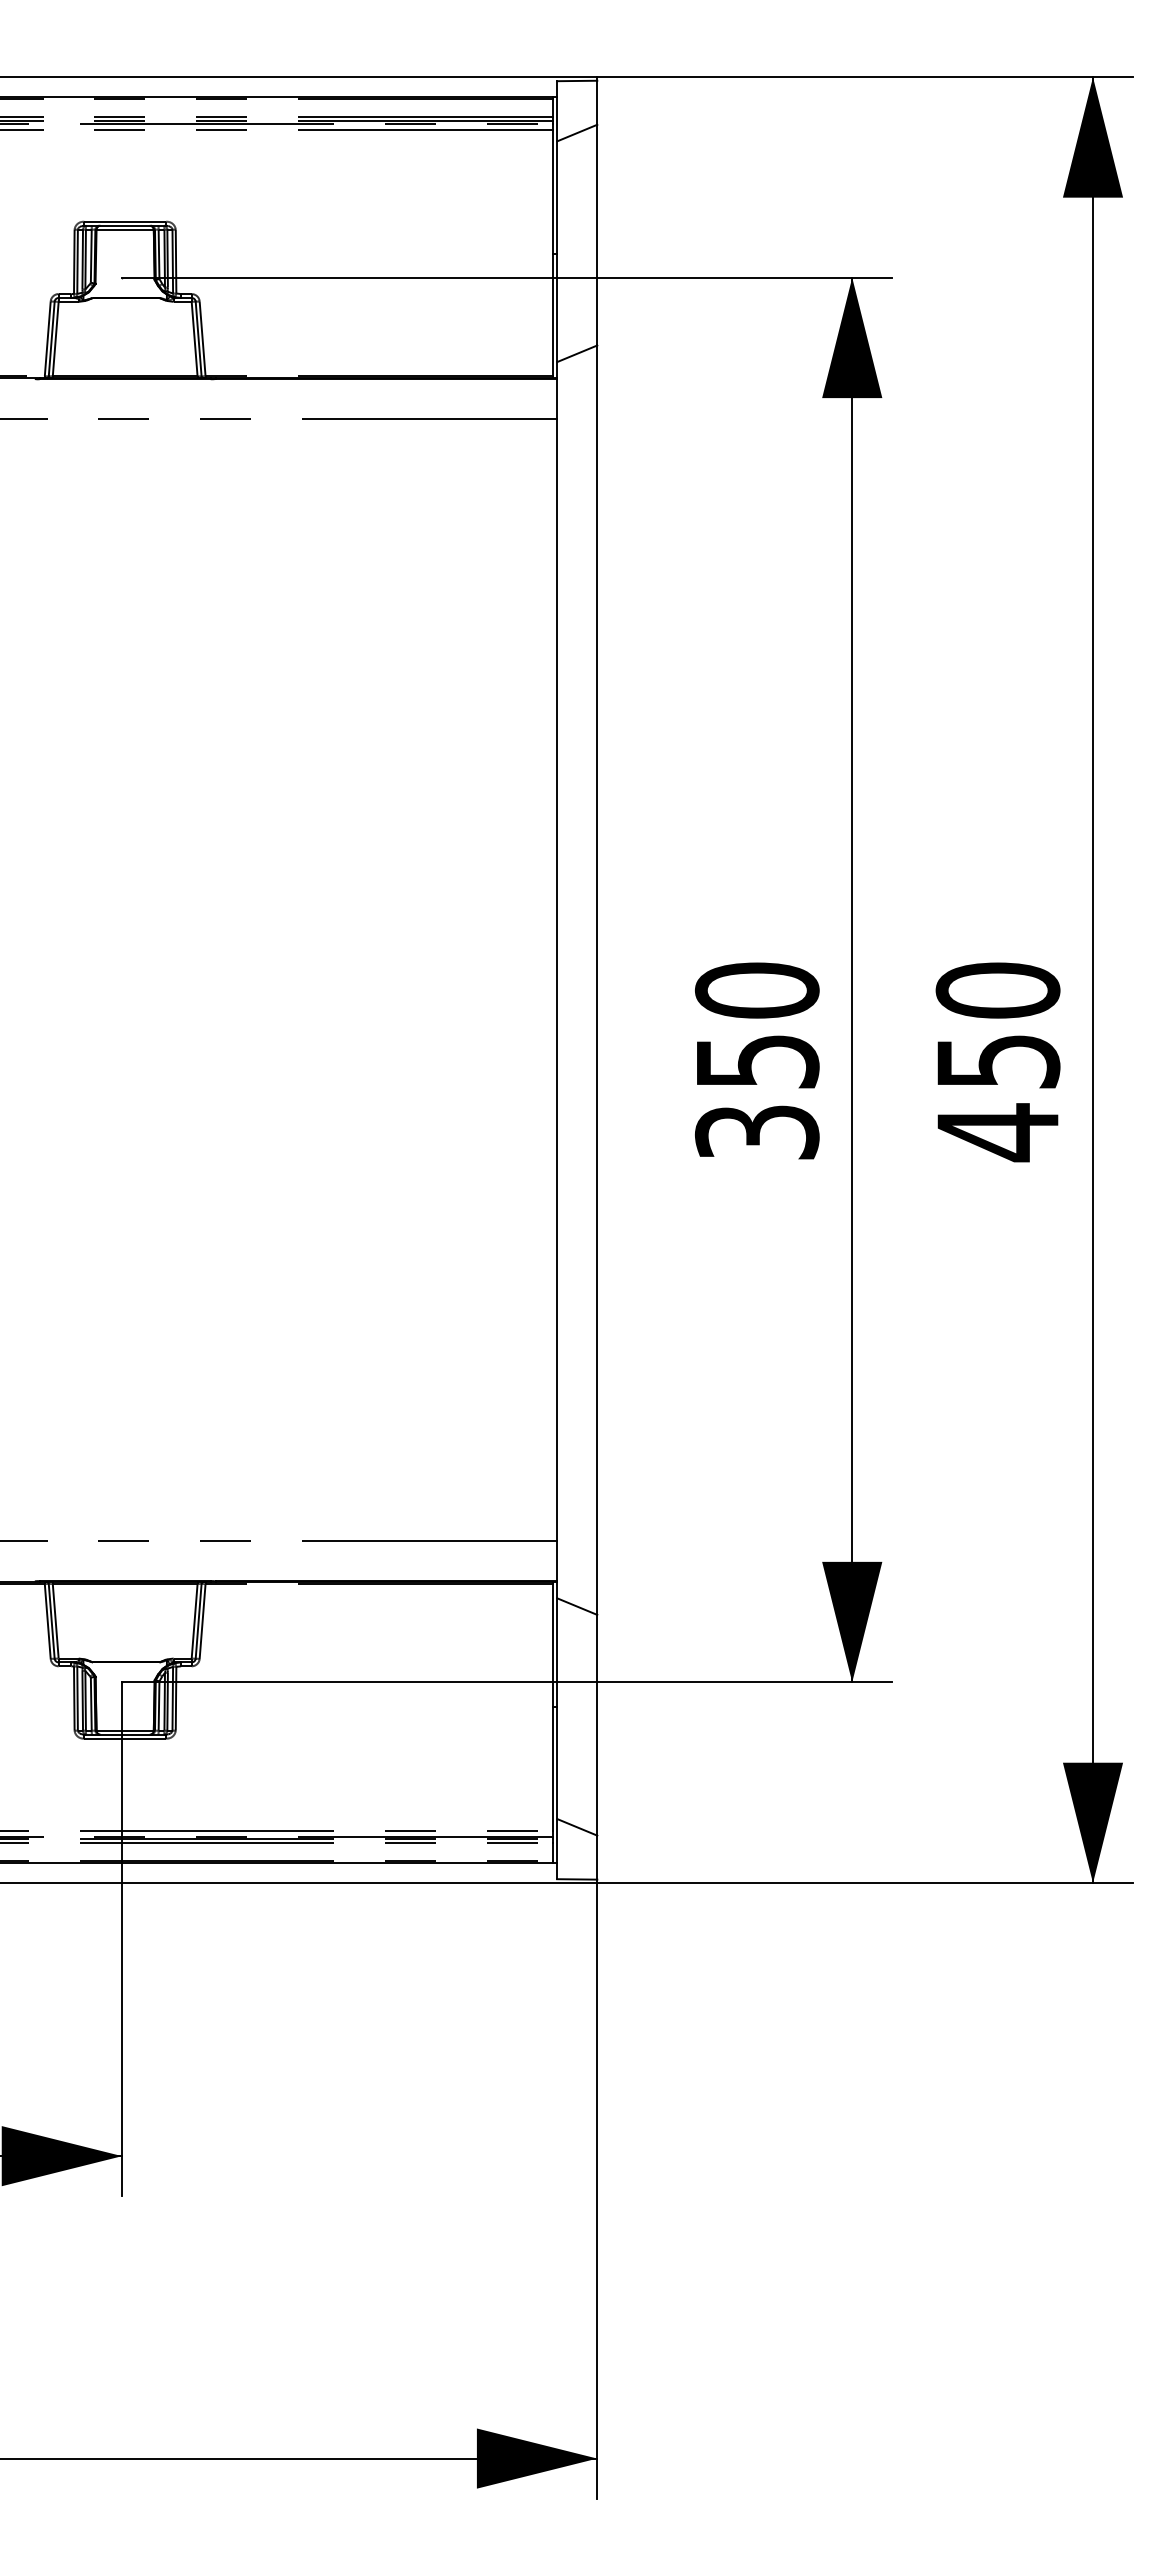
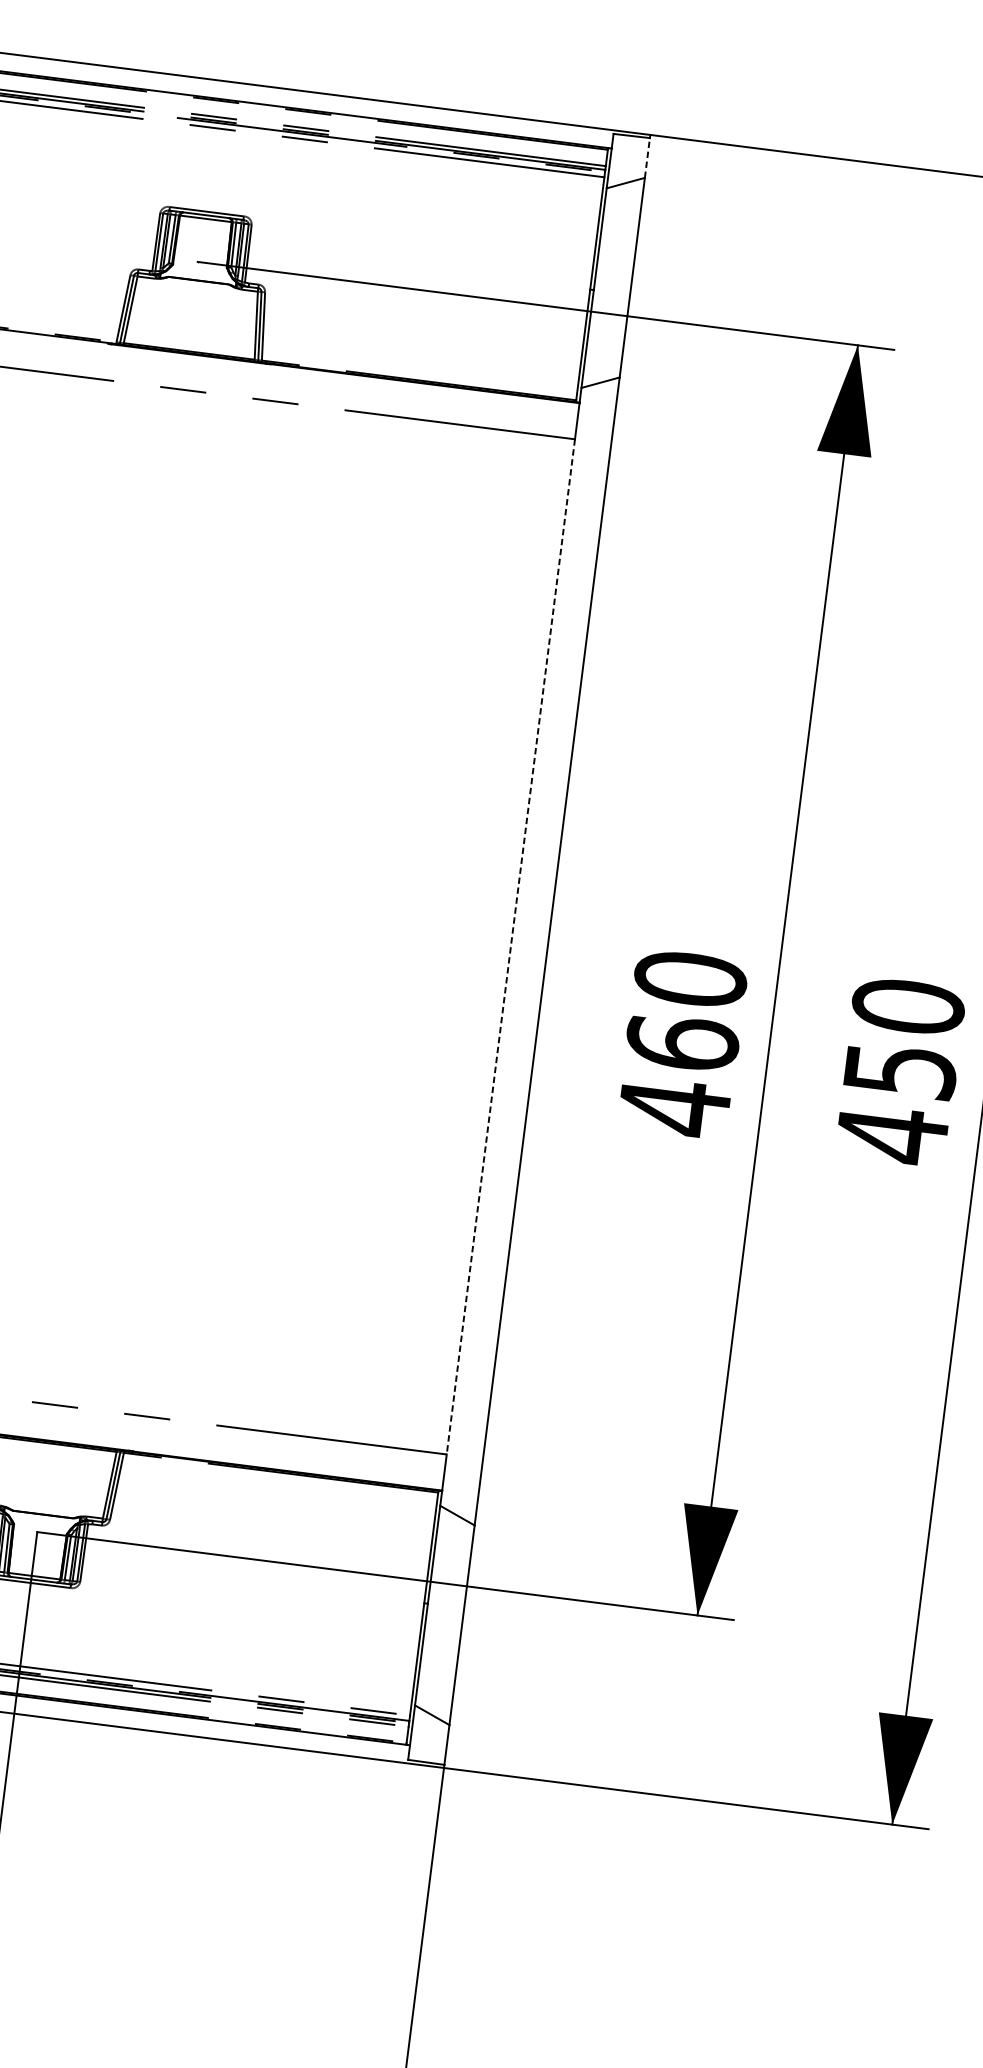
line: (597, 102) -> (647, 157), solid -> dashed
line: (557, 980) -> (511, 947), solid -> dashed
text: (756, 1097) -> (677, 1075), 350 -> 460

